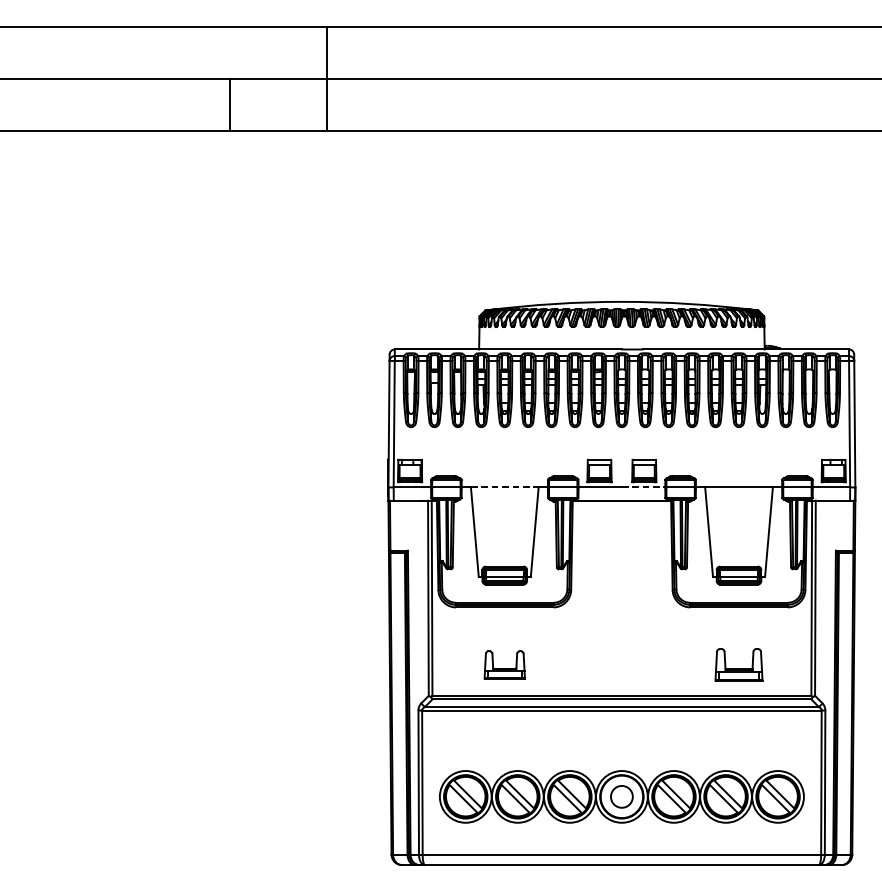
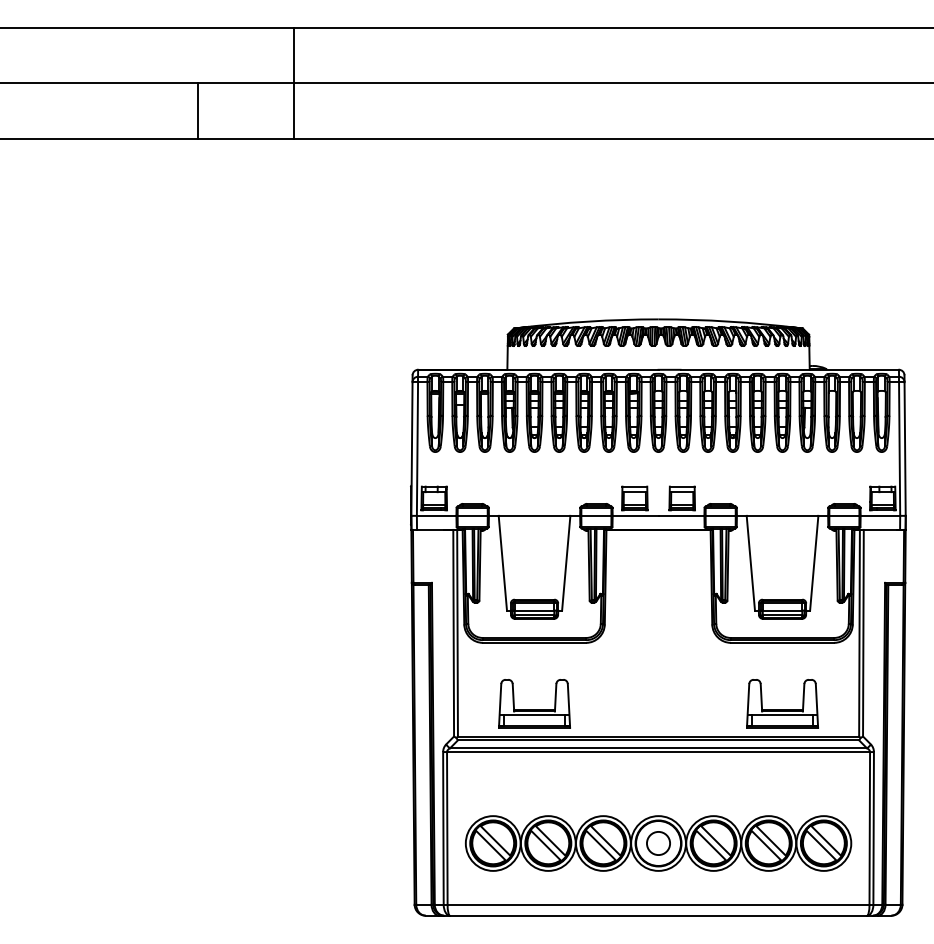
line: (327, 79) -> (294, 83), moved
line: (229, 104) -> (197, 110), moved
line: (504, 487) -> (534, 515), dashed -> solid
line: (643, 487) -> (681, 515), dashed -> solid
part: (504, 664) -> (534, 703), size x1.67
part: (738, 664) -> (782, 703), size x1.43

